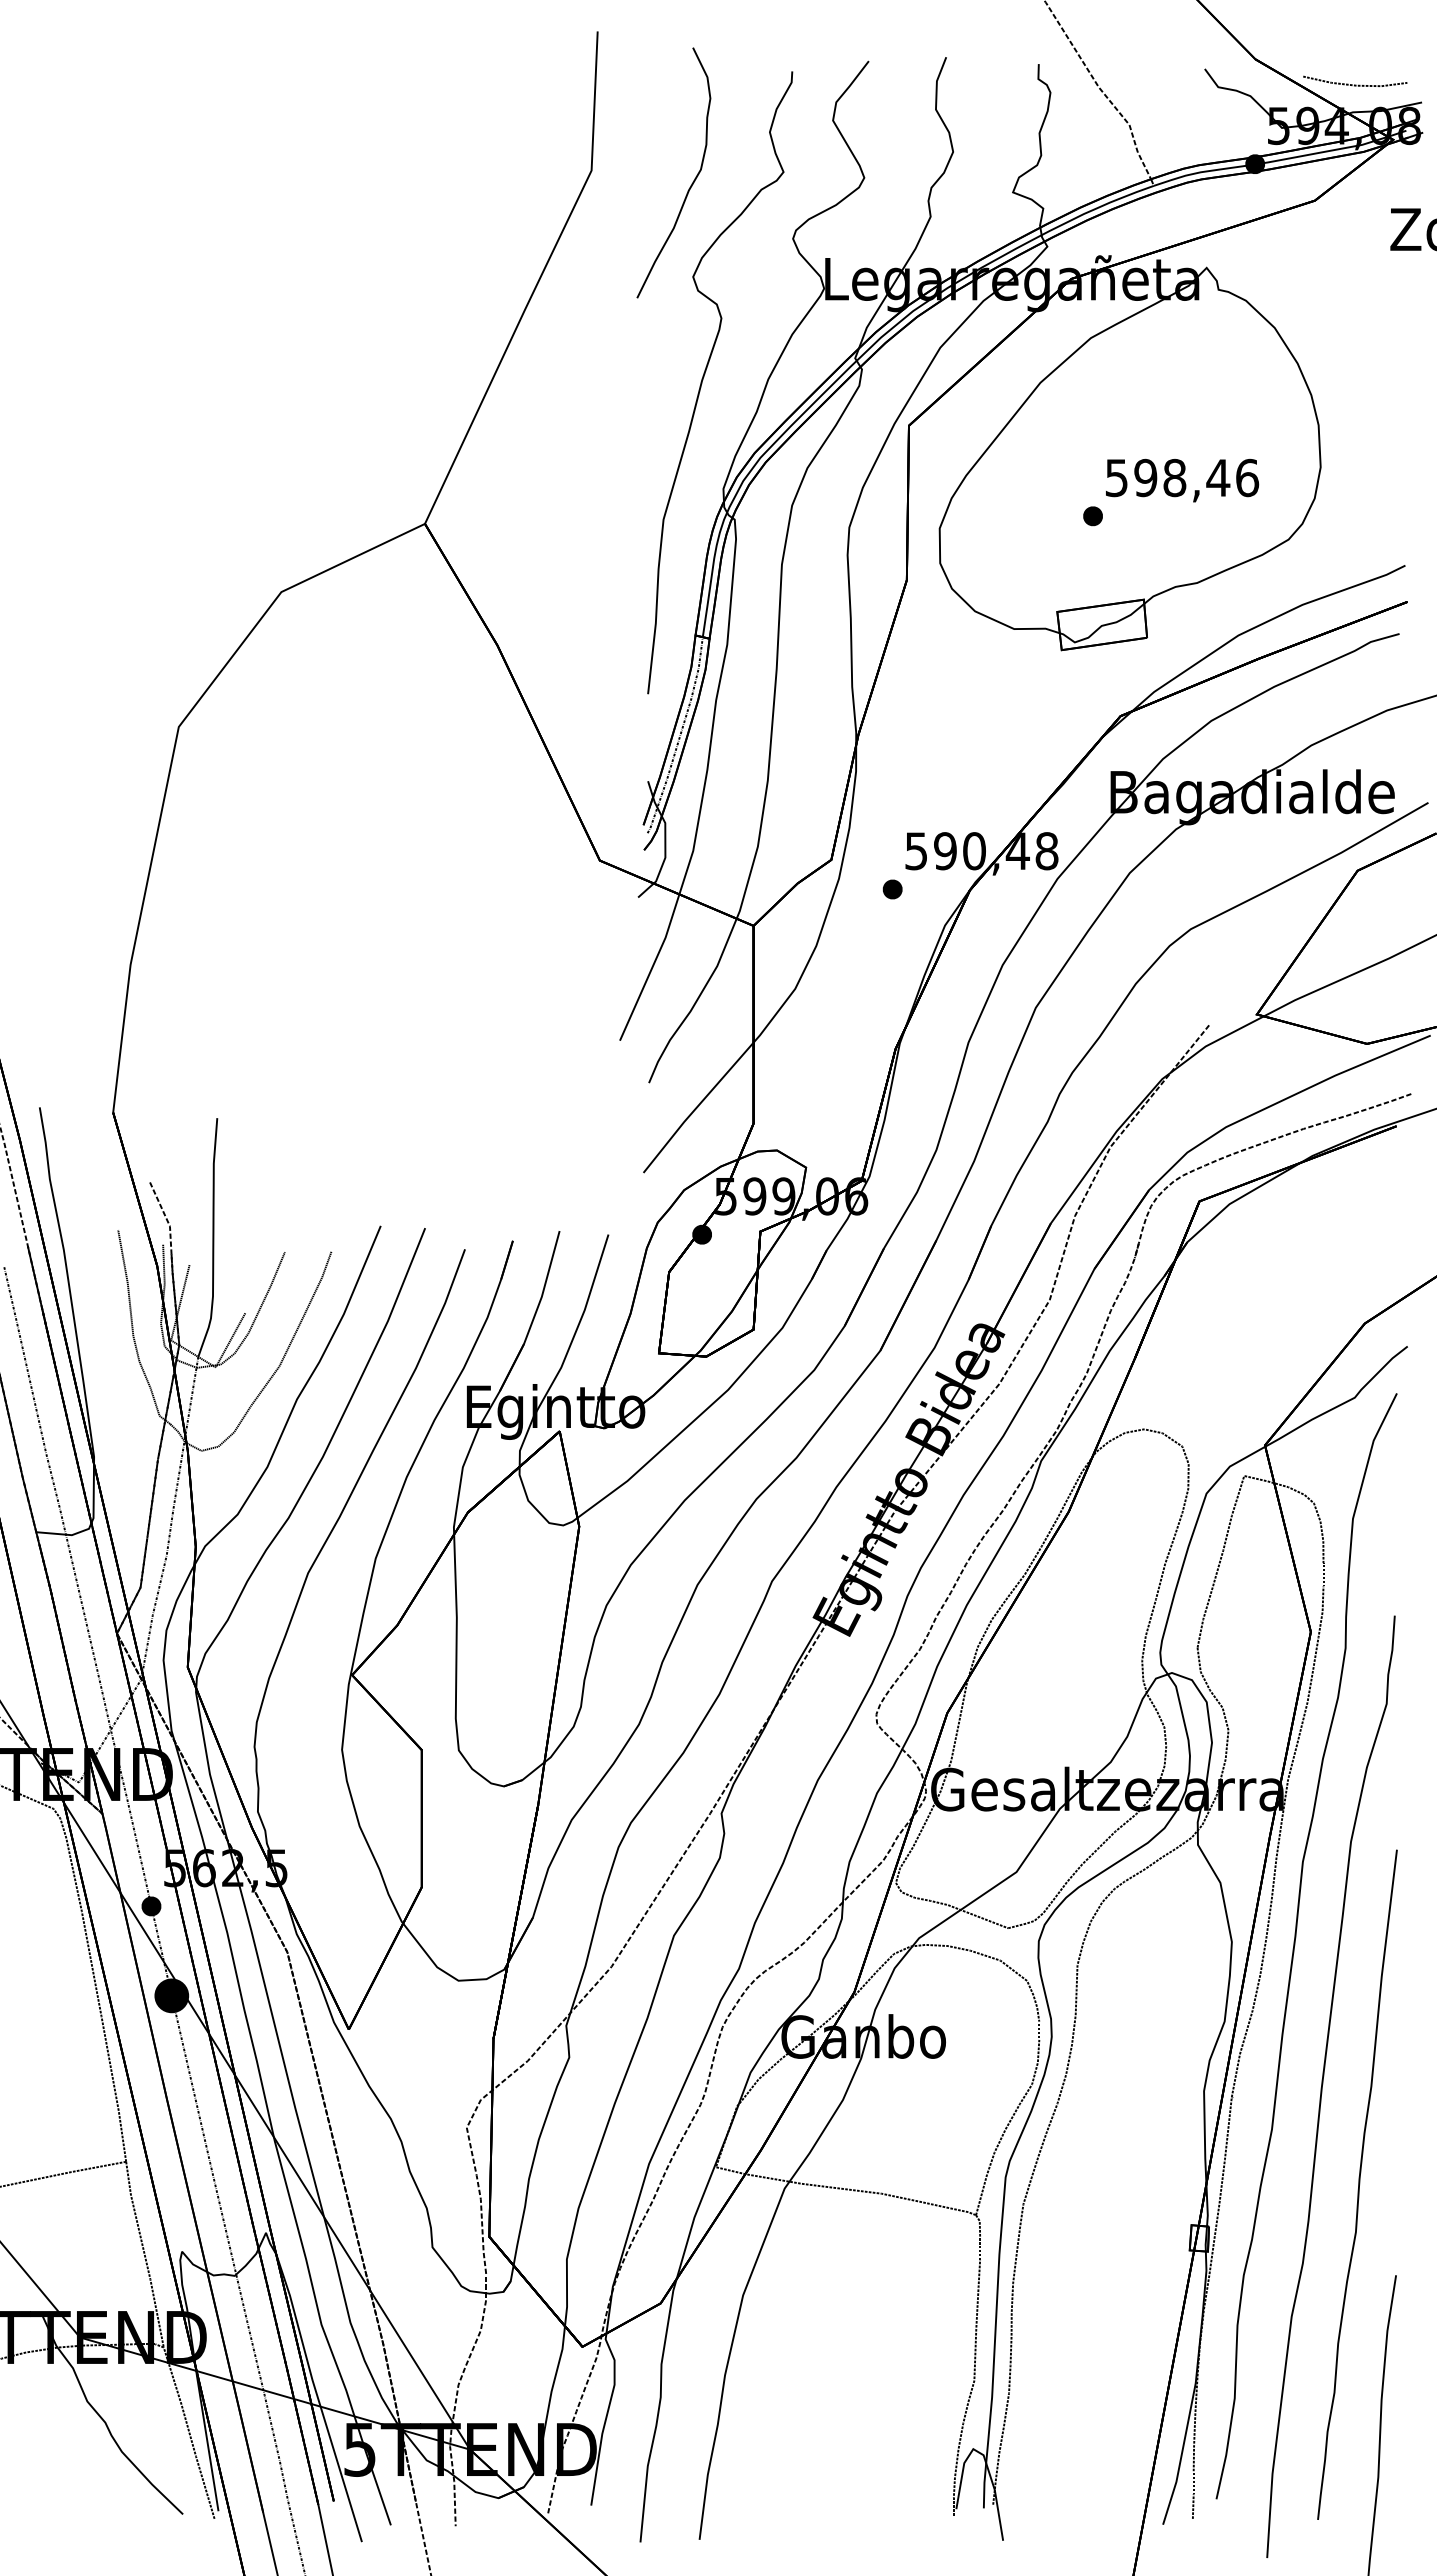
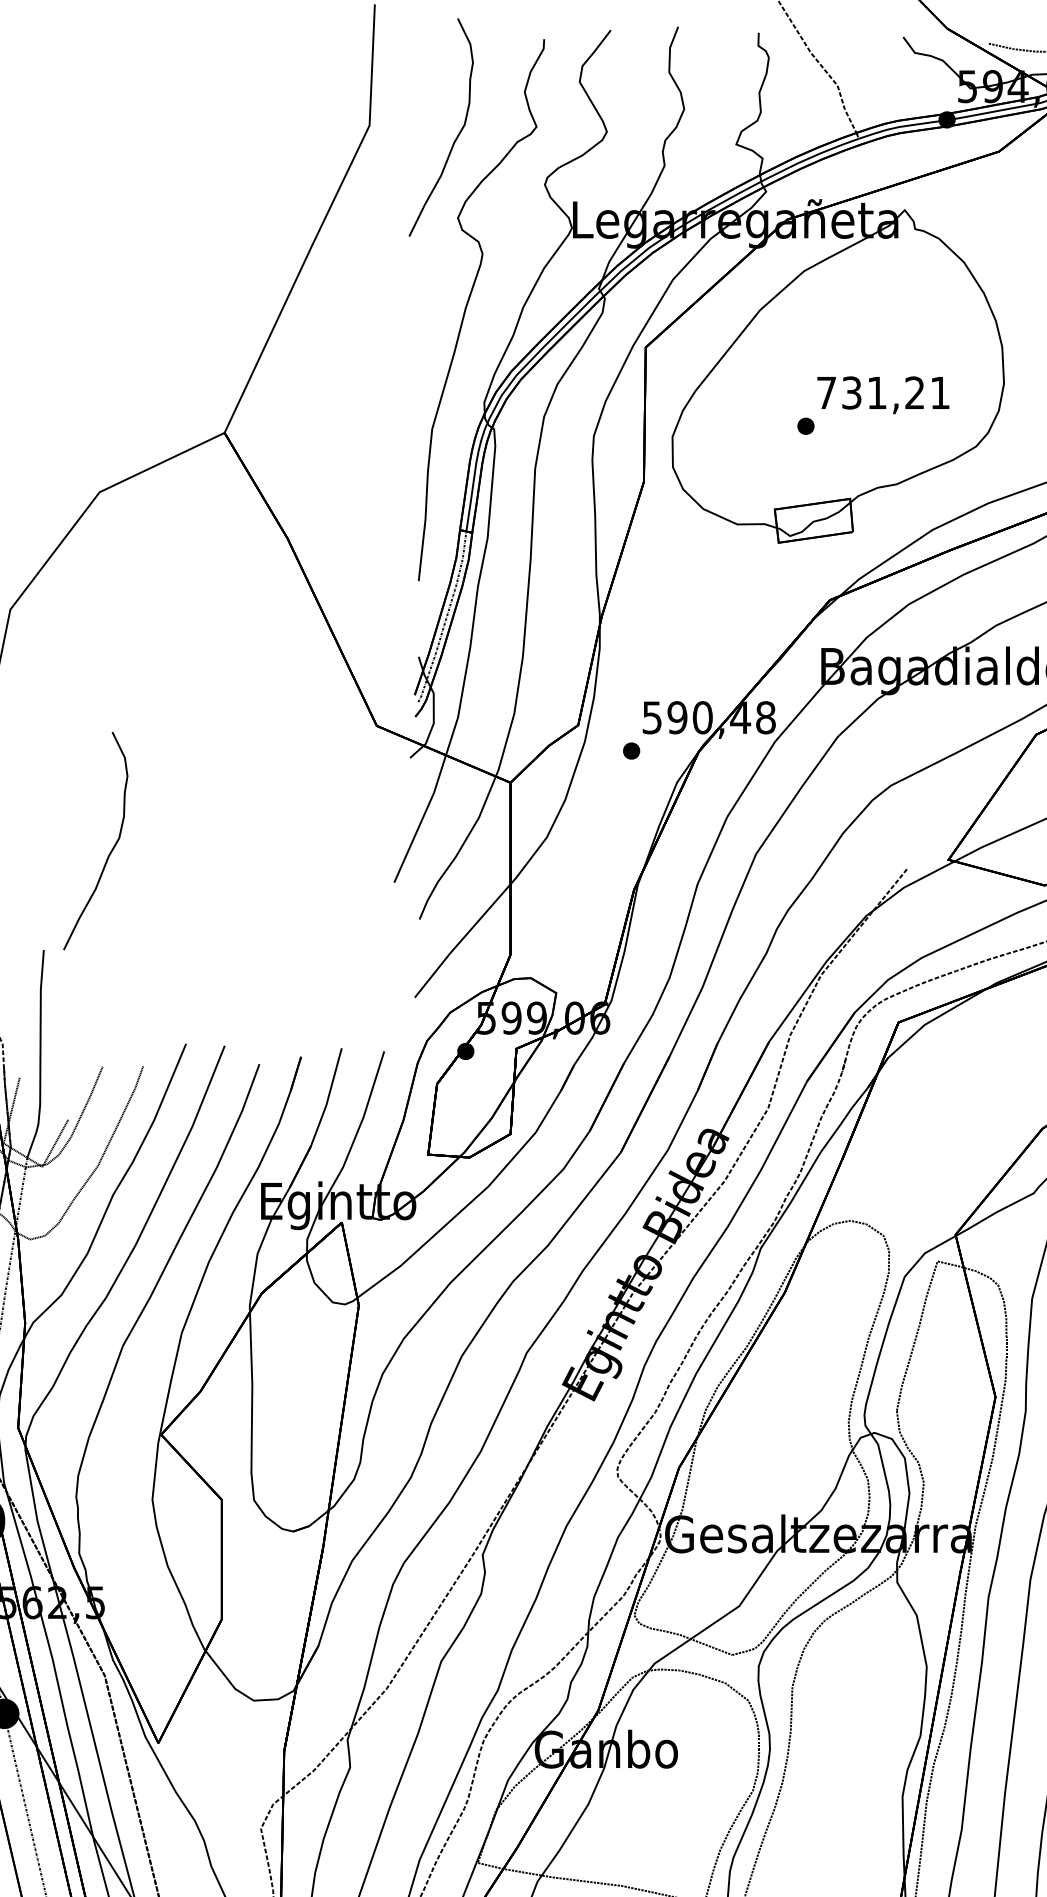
text: (1182, 477) -> (883, 392), 598,46 -> 731,21
curve: (294, 1003) -> (111, 850), added

